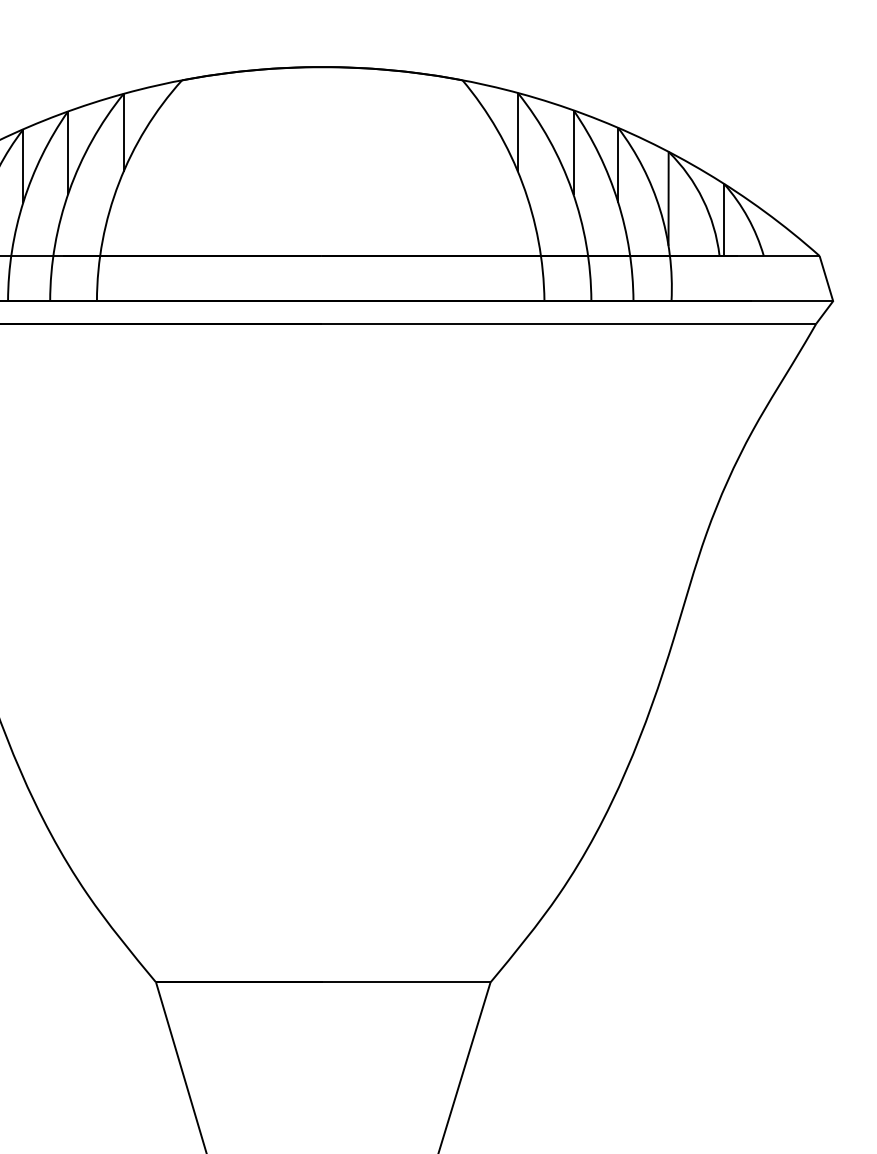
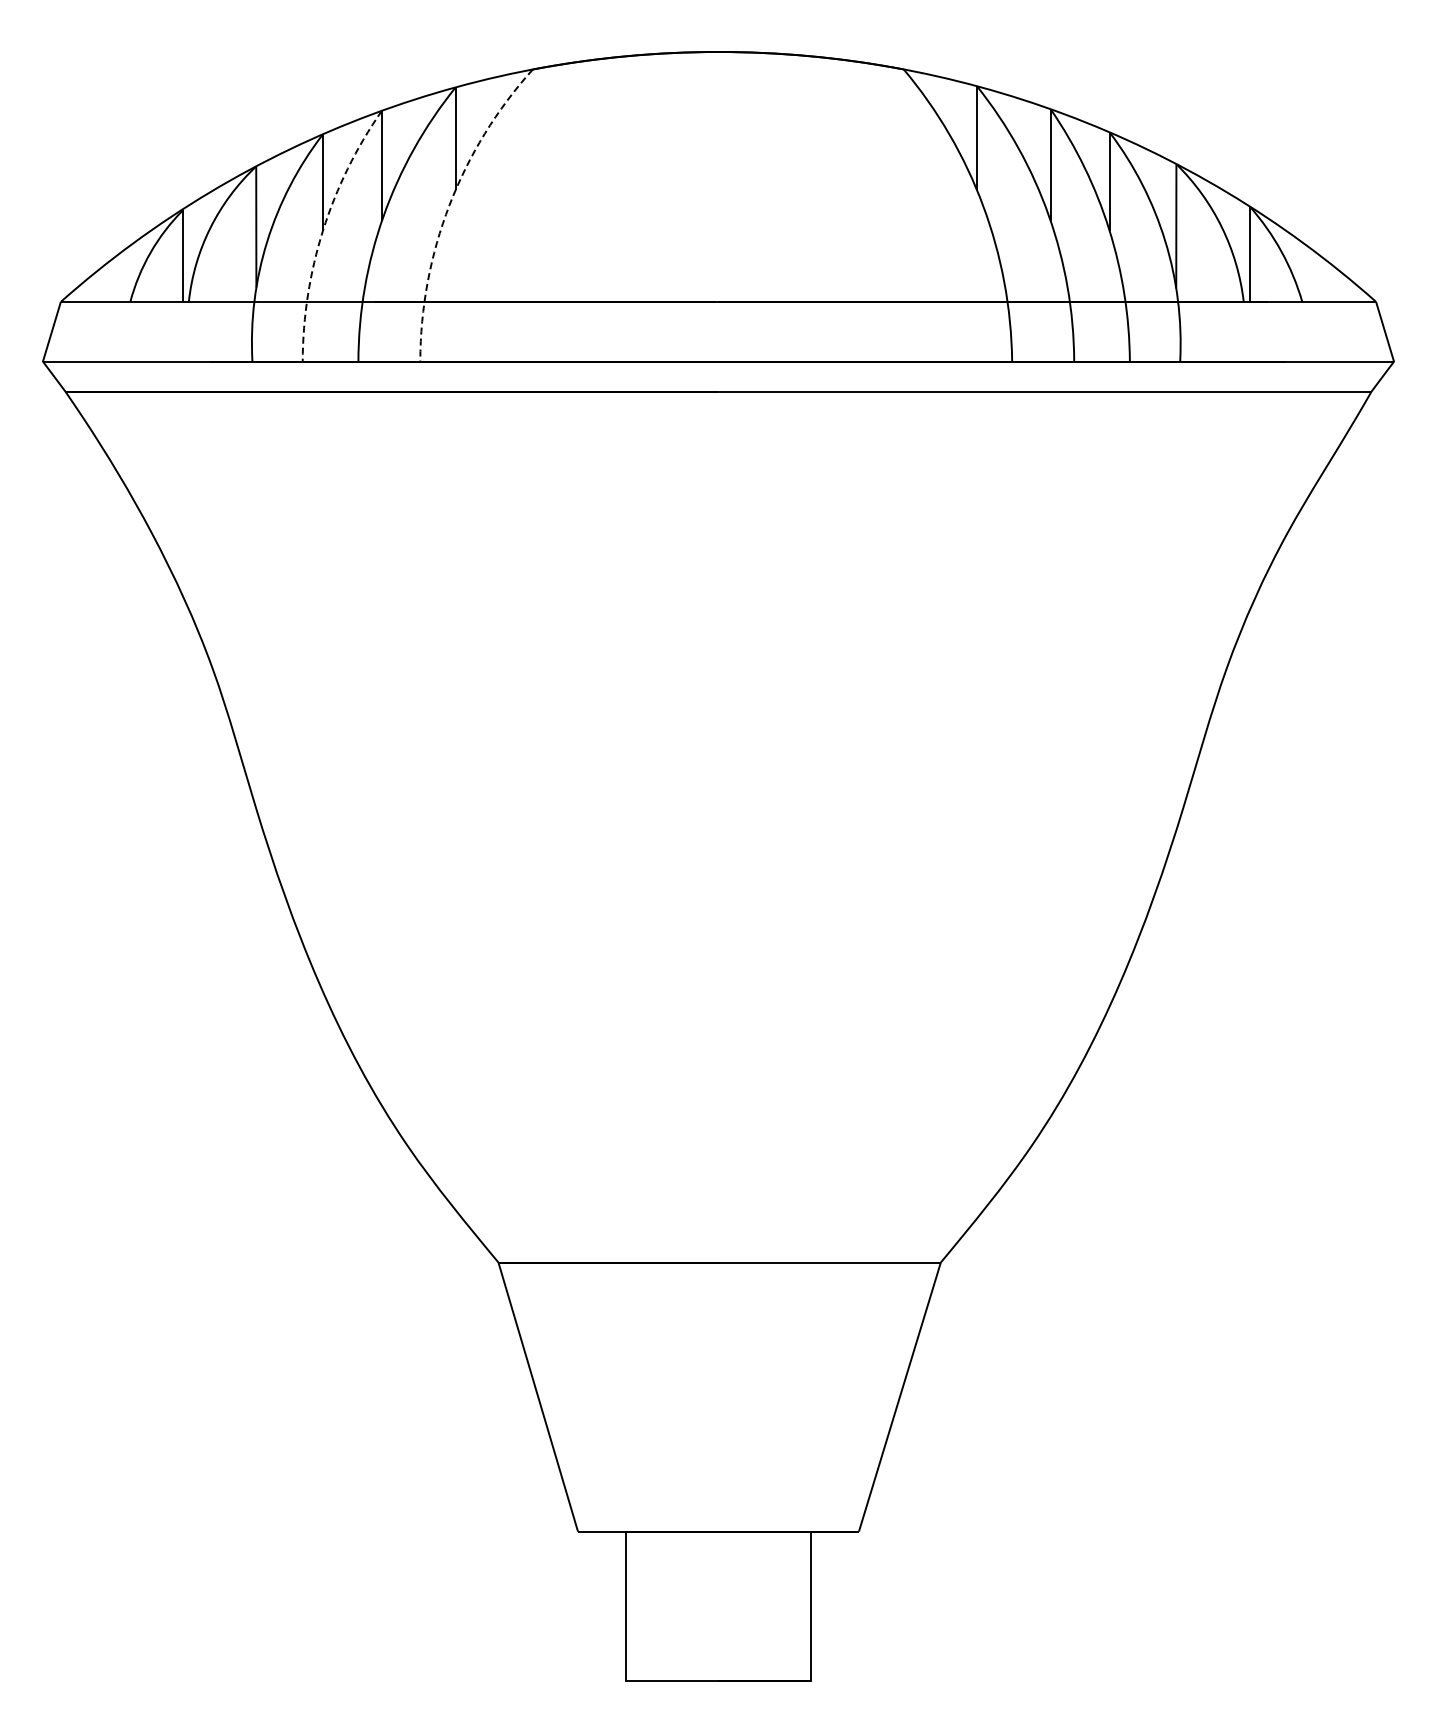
arc: (119, 183) -> (449, 205), solid -> dashed
arc: (23, 202) -> (323, 230), solid -> dashed

